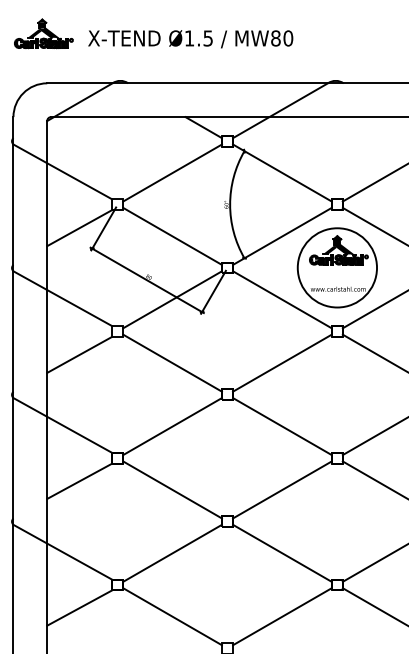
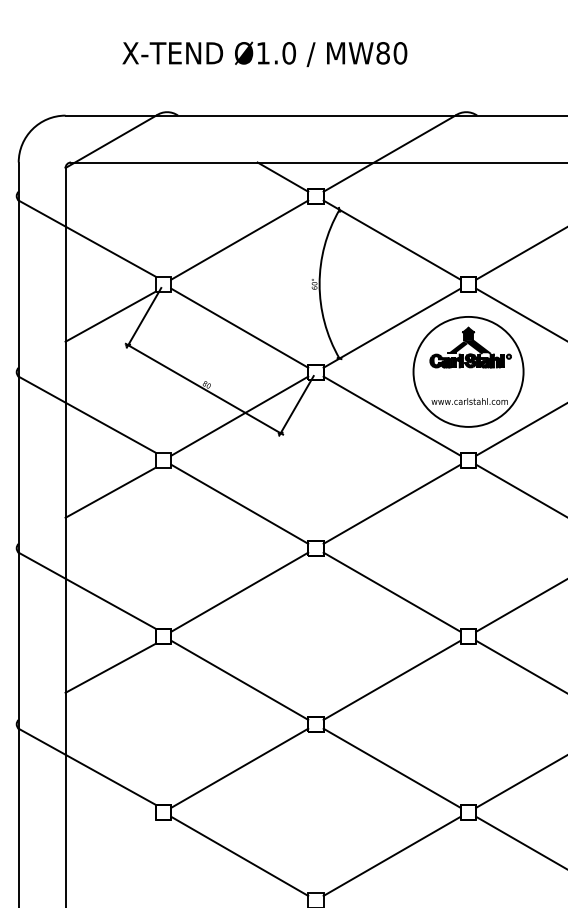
part: (43, 33) -> (60, 46), removed
text: (208, 38) -> (289, 53), Ø1.5 -> Ø1.0
line: (79, 607) -> (110, 843), removed

